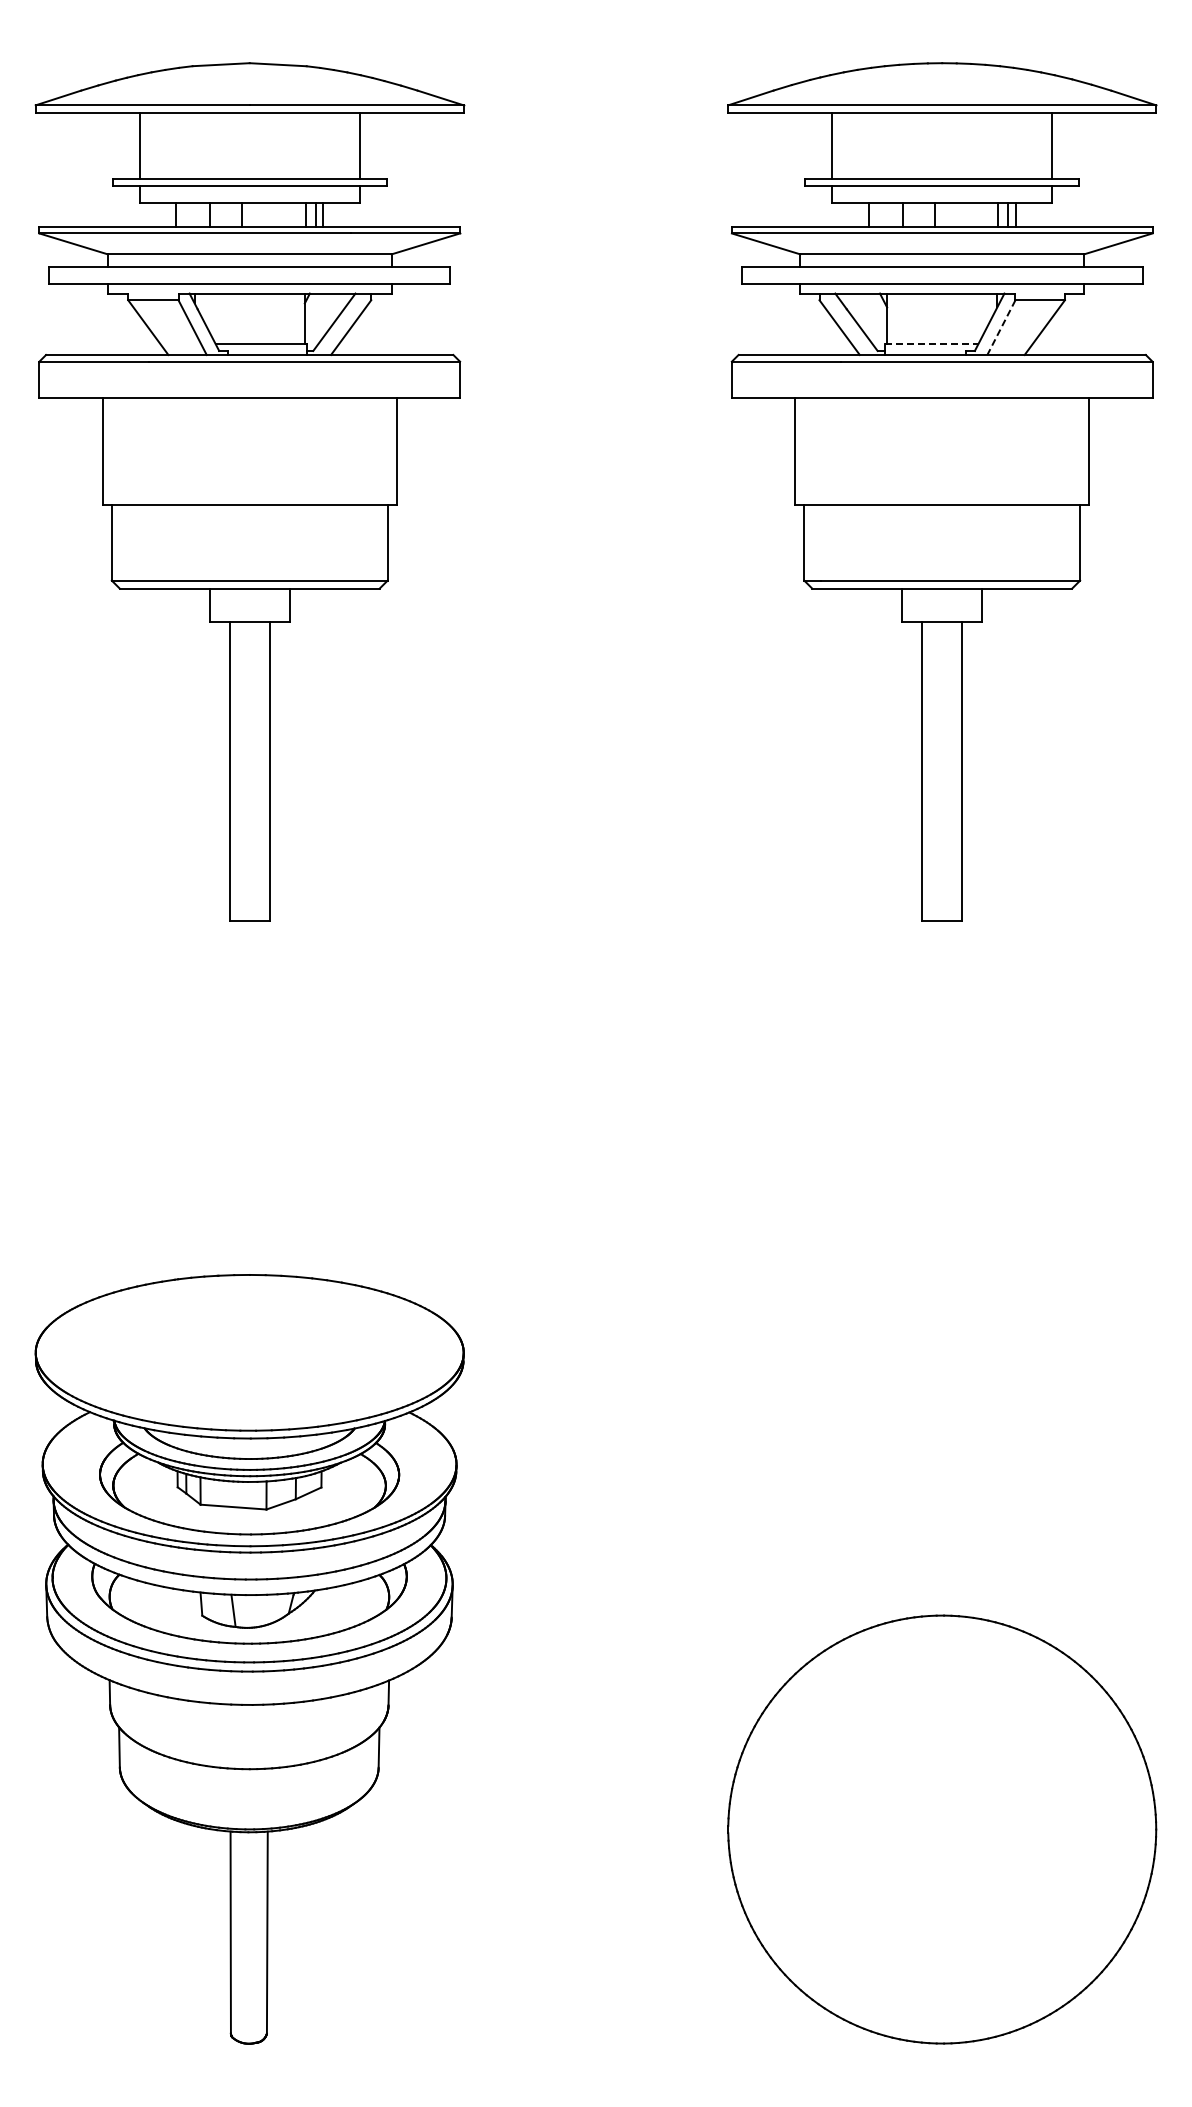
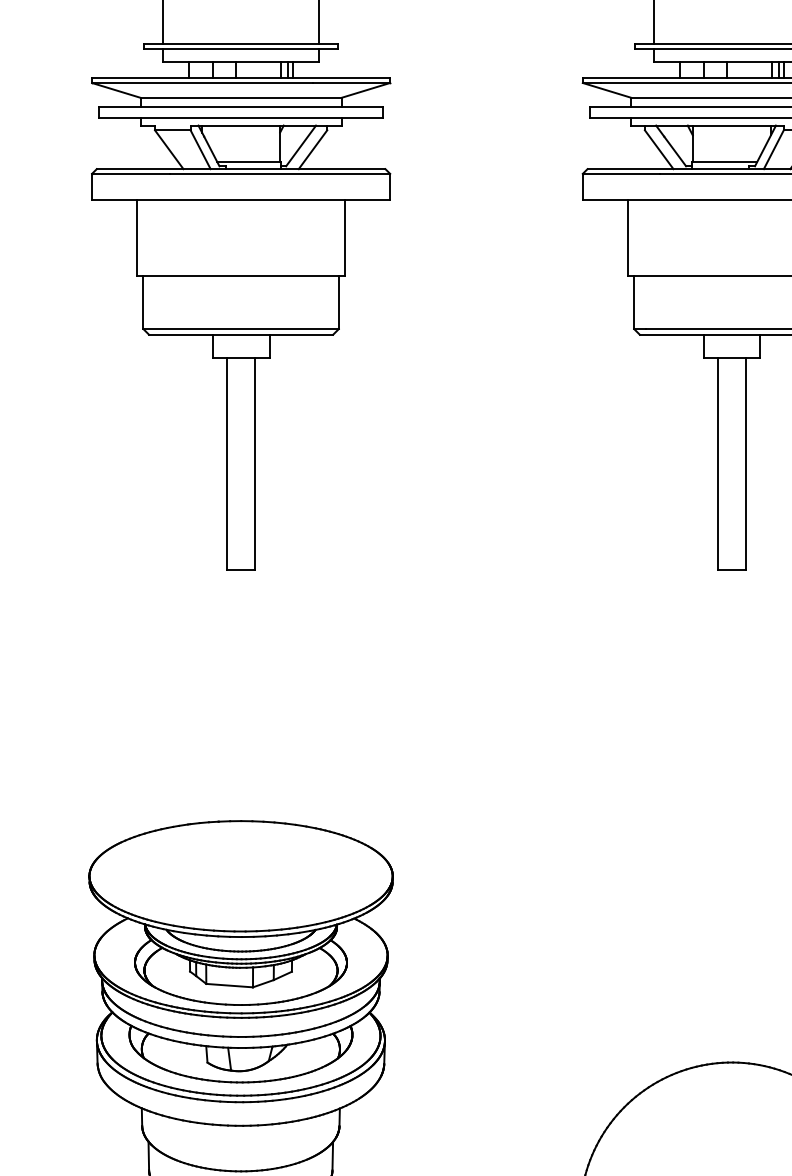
line: (1001, 327) -> (773, 149), dashed -> solid
line: (932, 344) -> (724, 161), dashed -> solid

